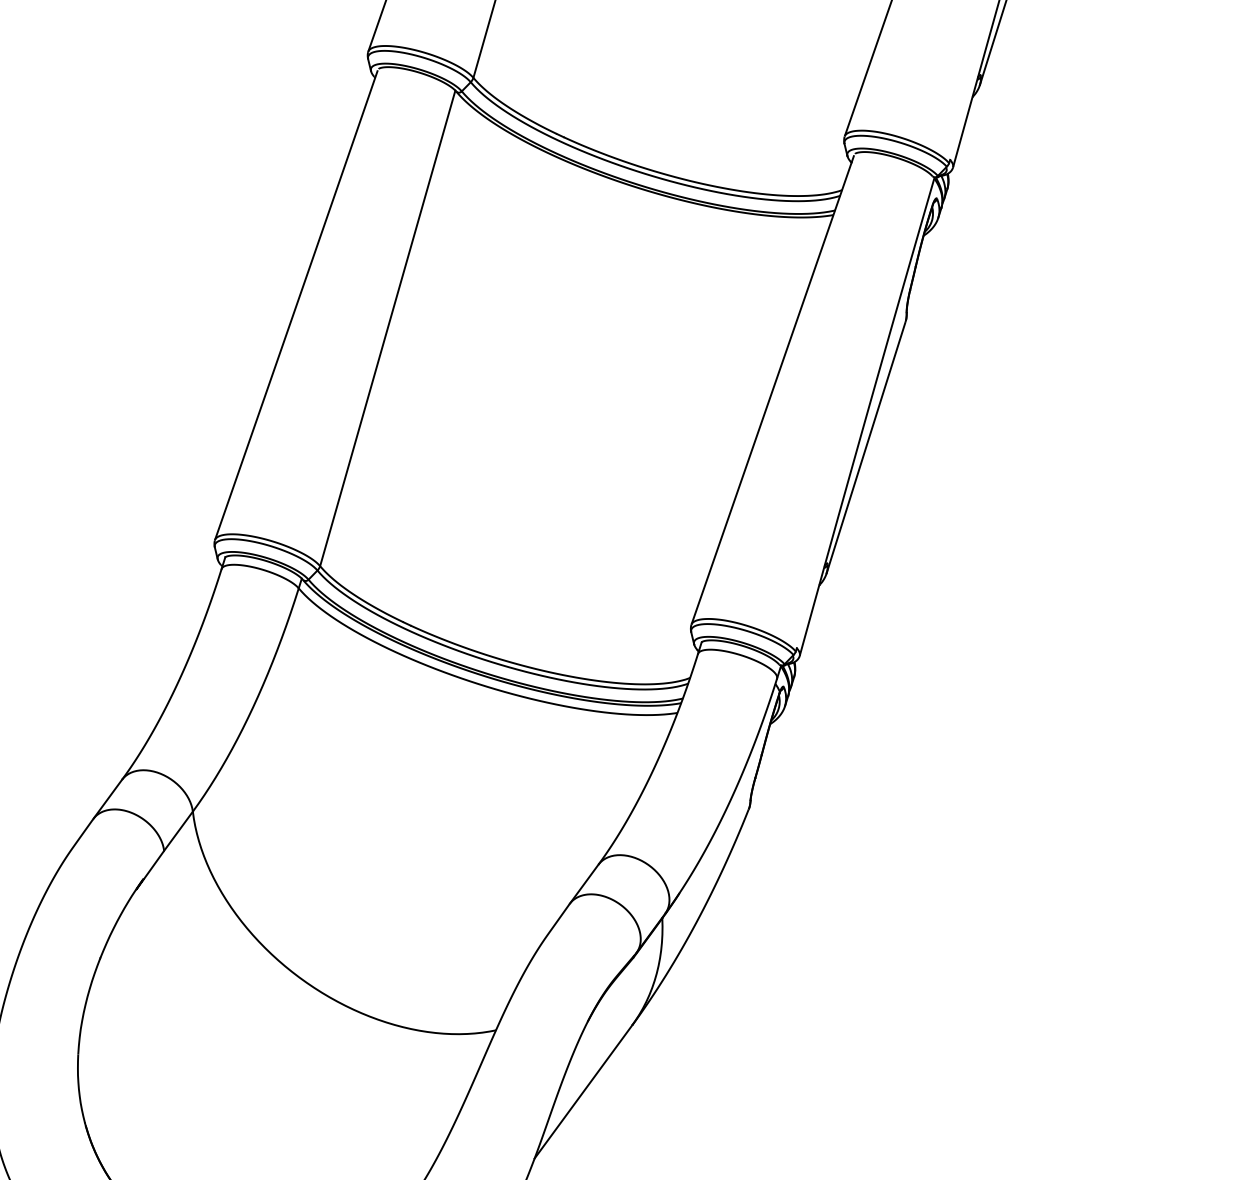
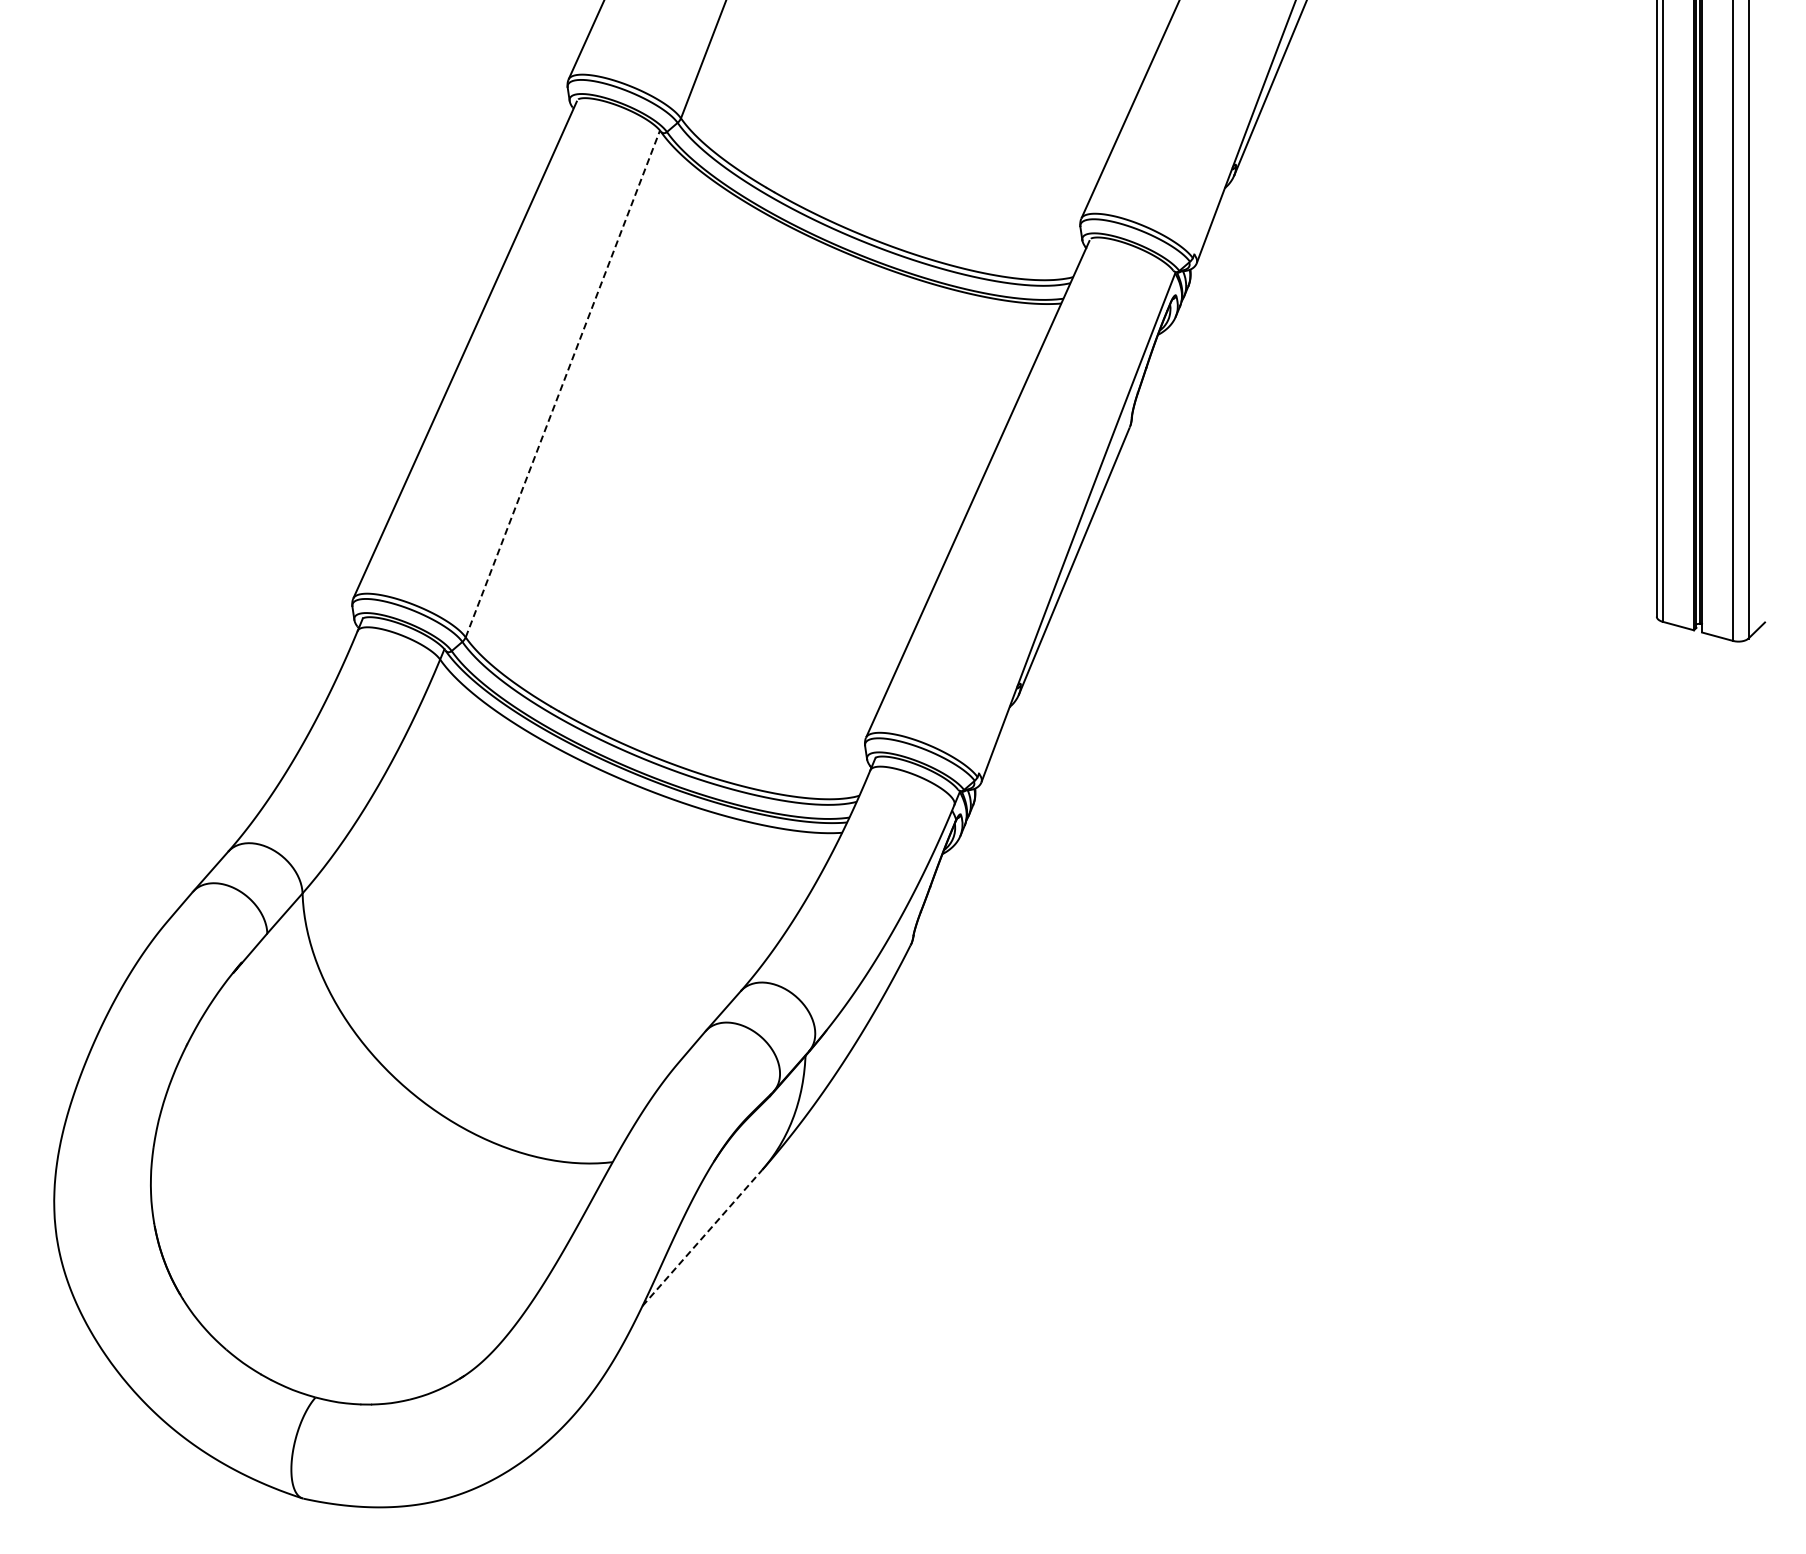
line: (388, 327) -> (563, 383), solid -> dashed
line: (583, 1092) -> (702, 1238), solid -> dashed

